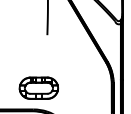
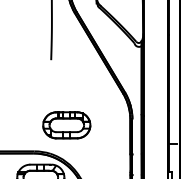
part: (38, 88) -> (66, 125), moved

